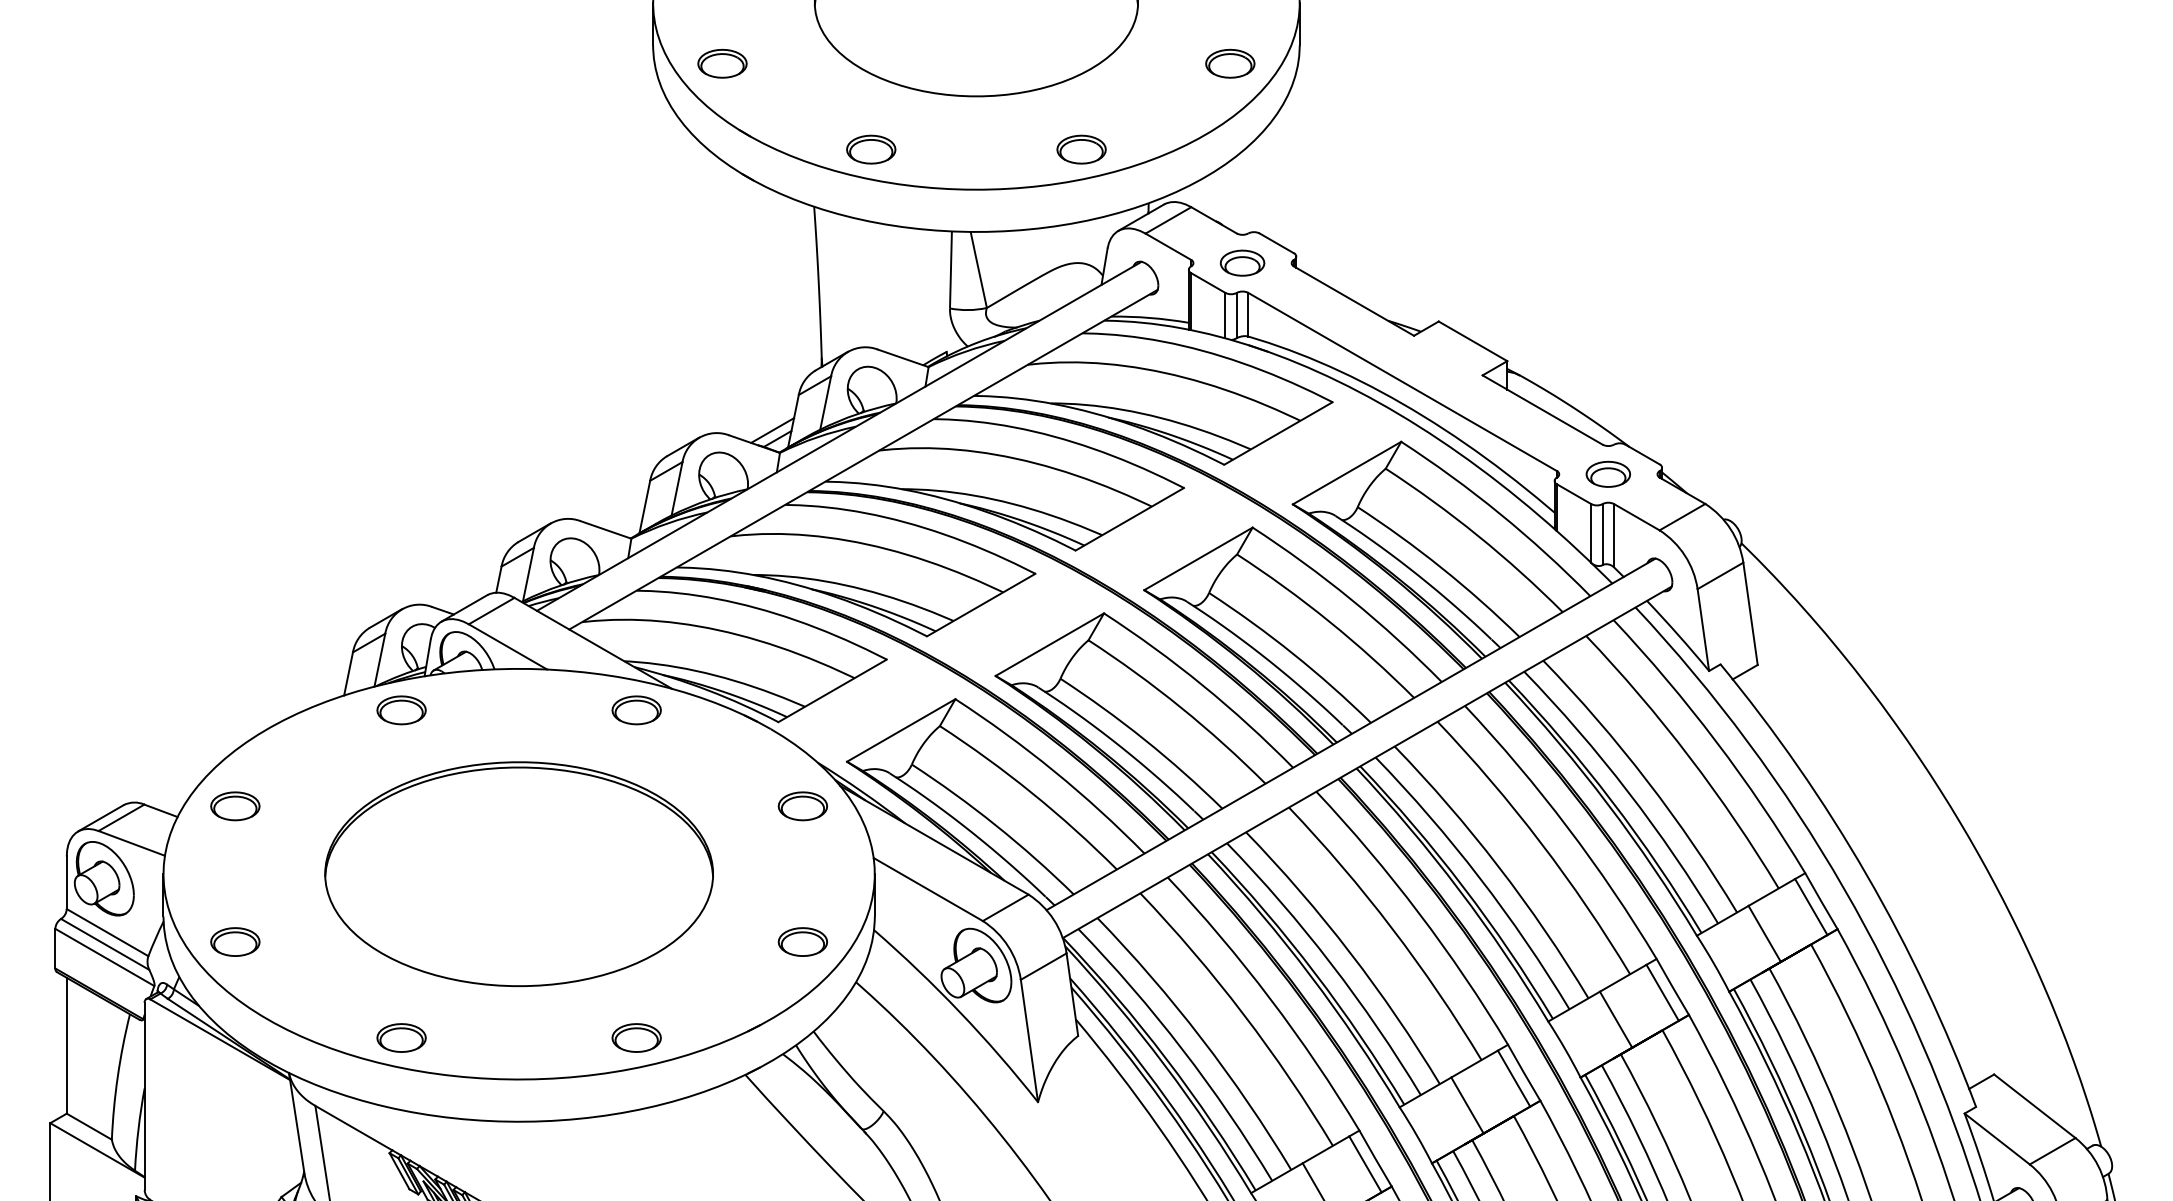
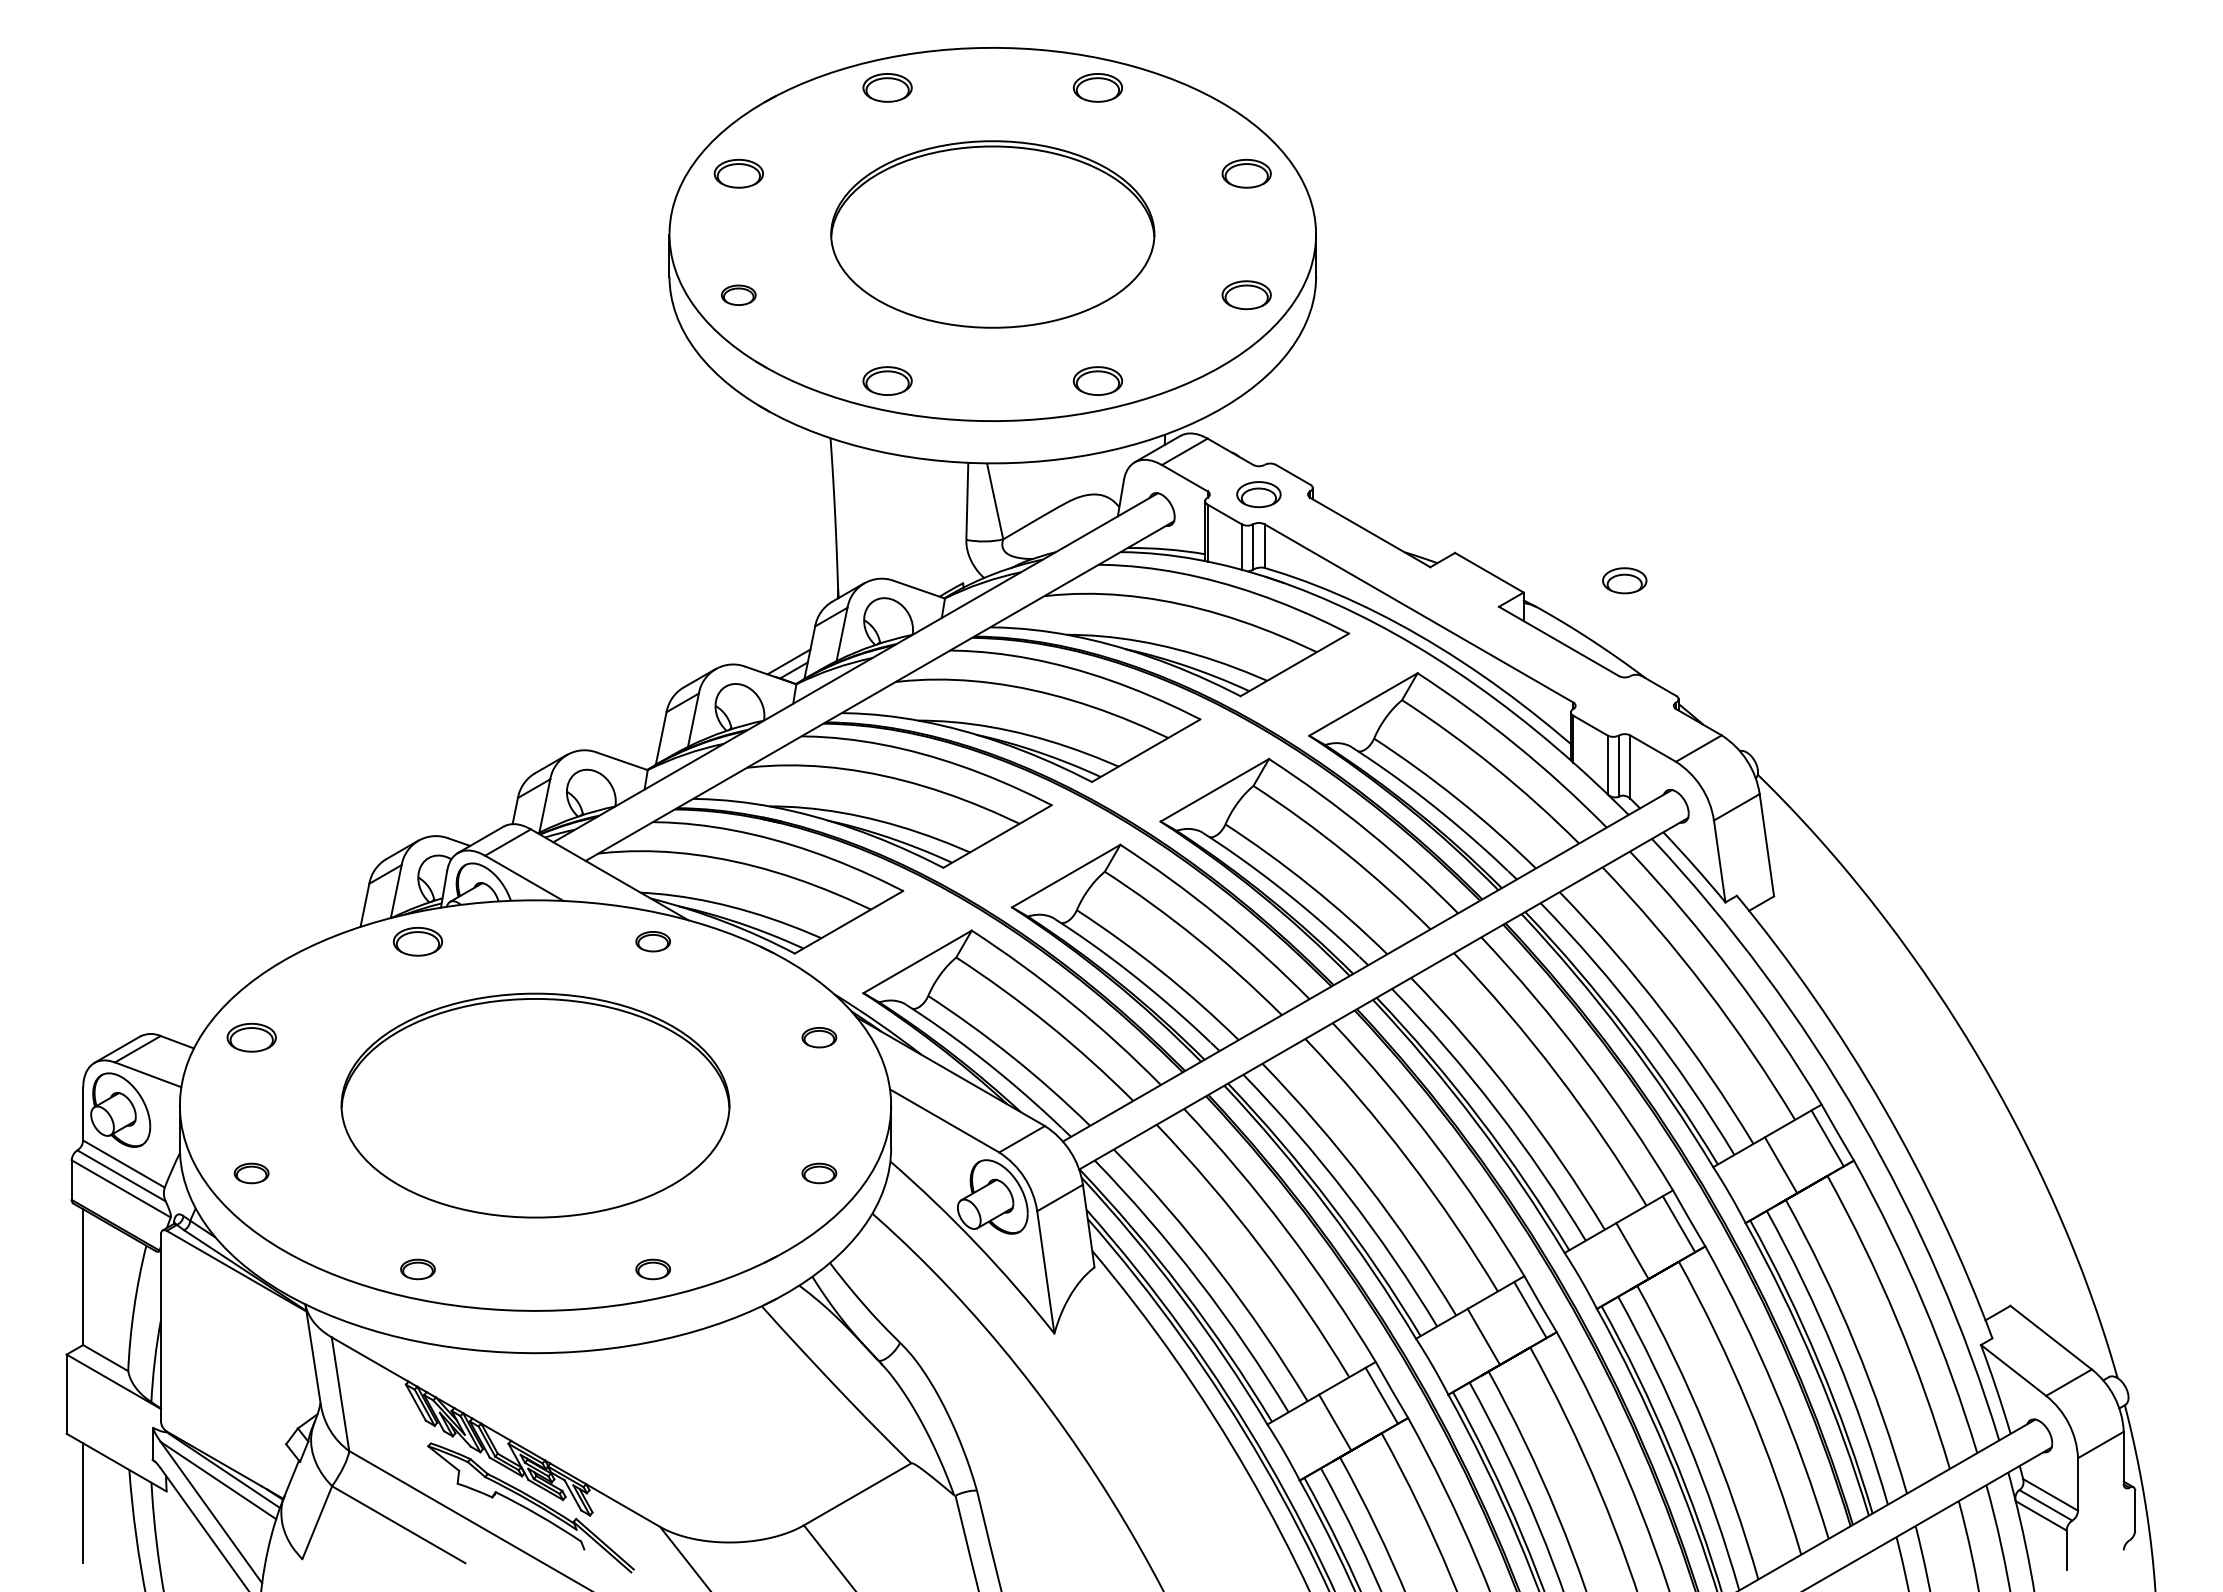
part: (722, 64) -> (738, 295), size x0.7
part: (1608, 474) -> (1624, 580), moved
part: (637, 710) -> (653, 941), size x0.7
part: (803, 806) -> (819, 1037), size x0.7
part: (235, 942) -> (251, 1173), size x0.7
part: (803, 942) -> (819, 1173), size x0.7
part: (401, 1038) -> (417, 1269), size x0.7
part: (637, 1038) -> (653, 1269), size x0.7

